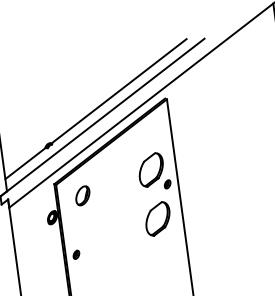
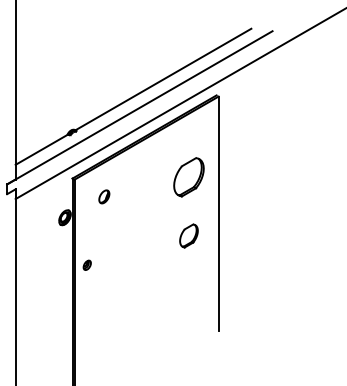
part: (167, 184) -> (205, 196), removed
part: (83, 195) -> (104, 196), size x0.6
part: (157, 218) -> (188, 235), size x0.6

